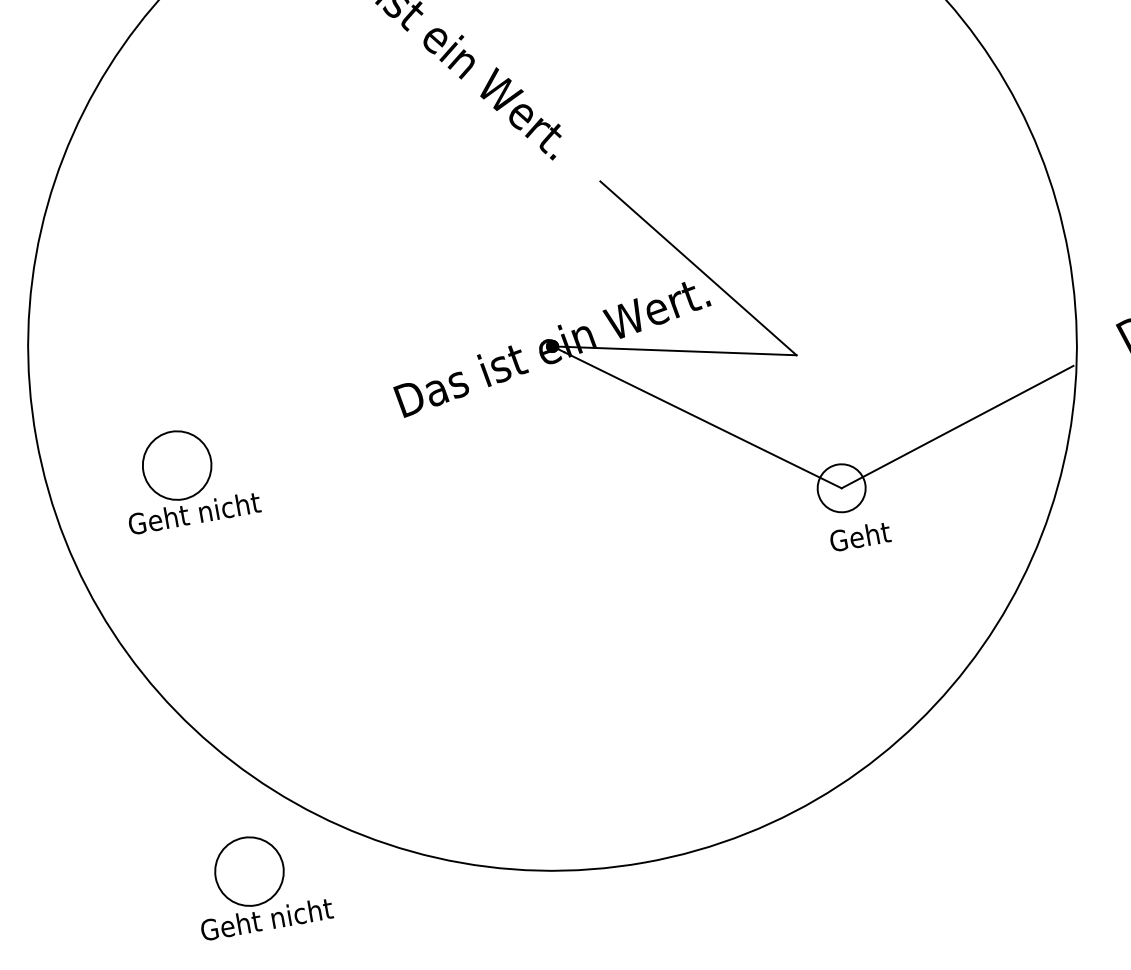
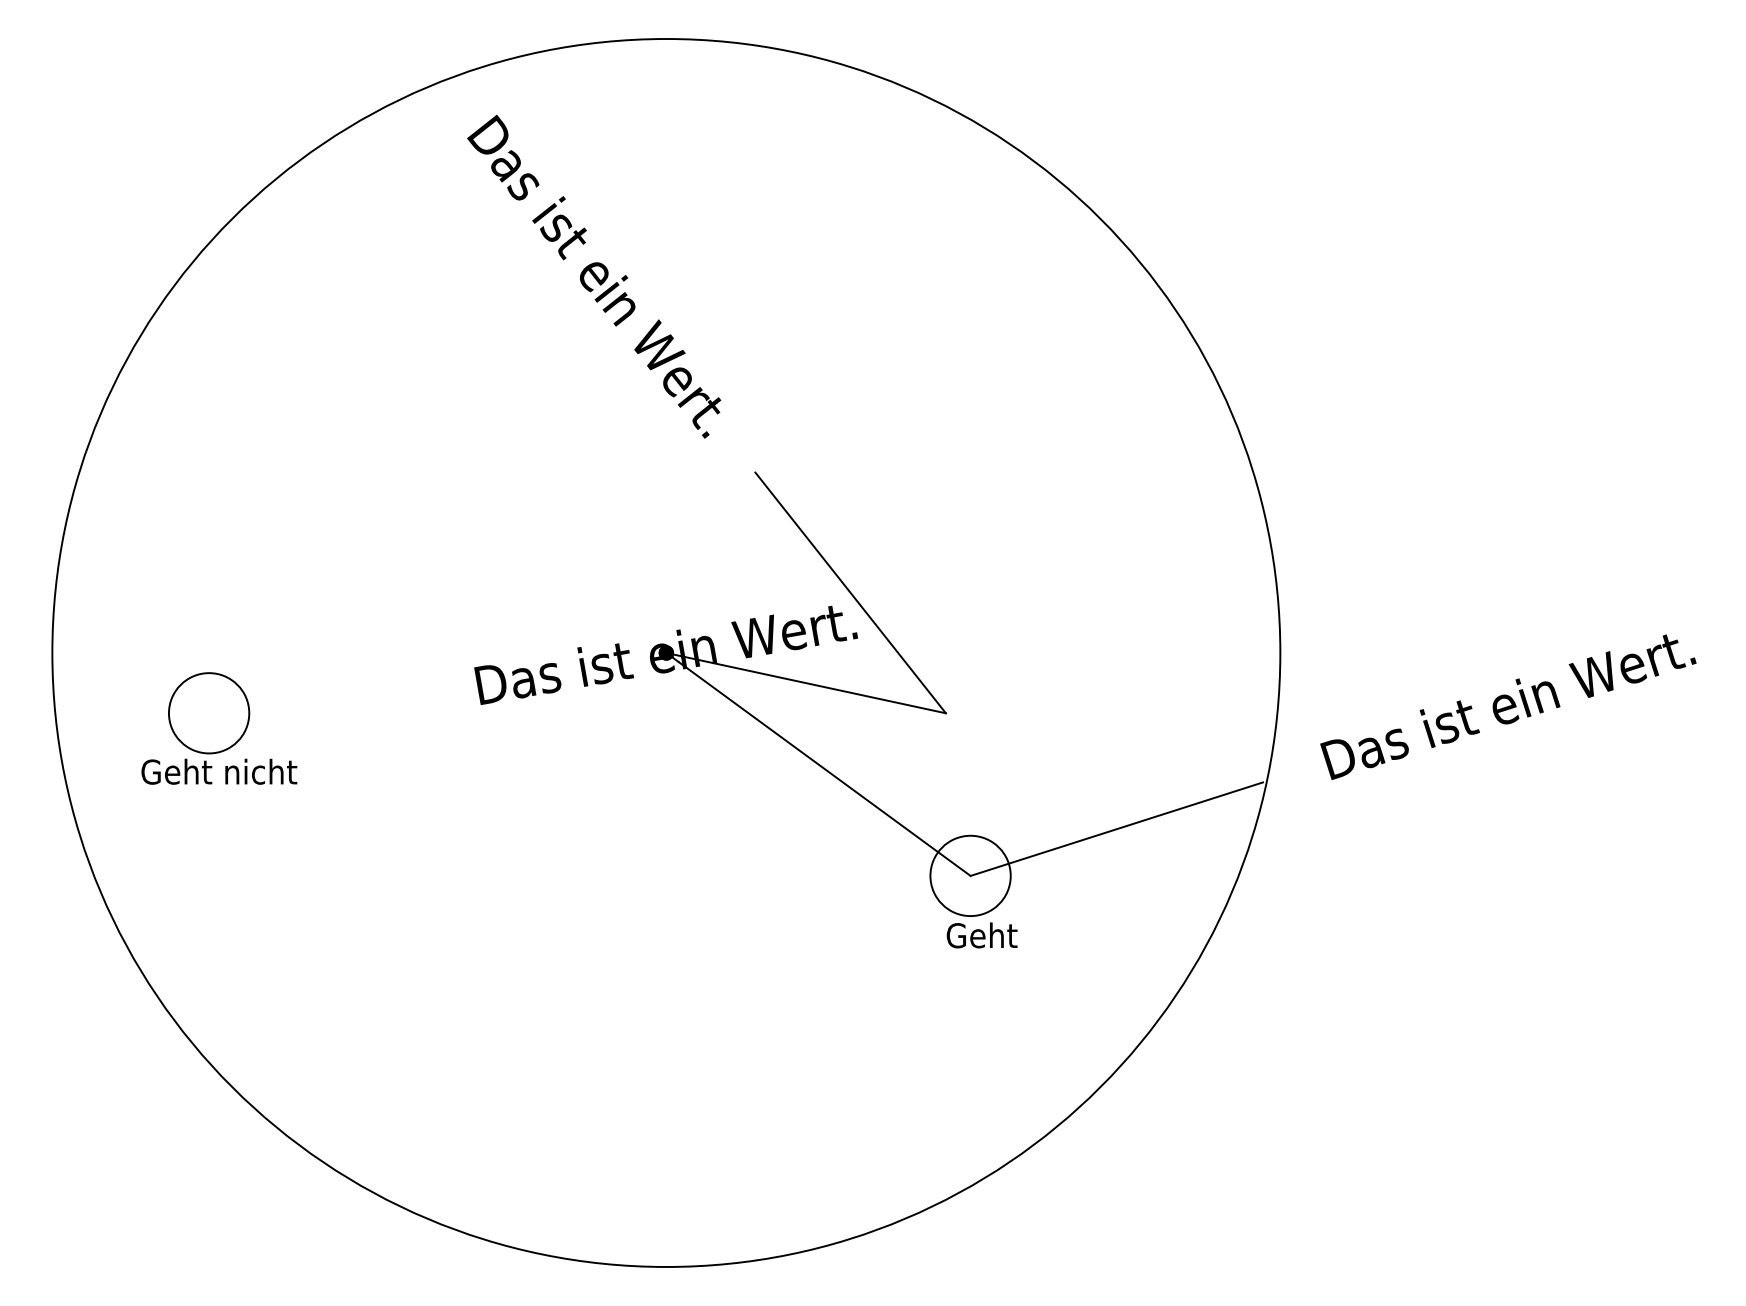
circle: (841, 487) -> (970, 875), size x1.43
part: (260, 882) -> (219, 1211), removed

